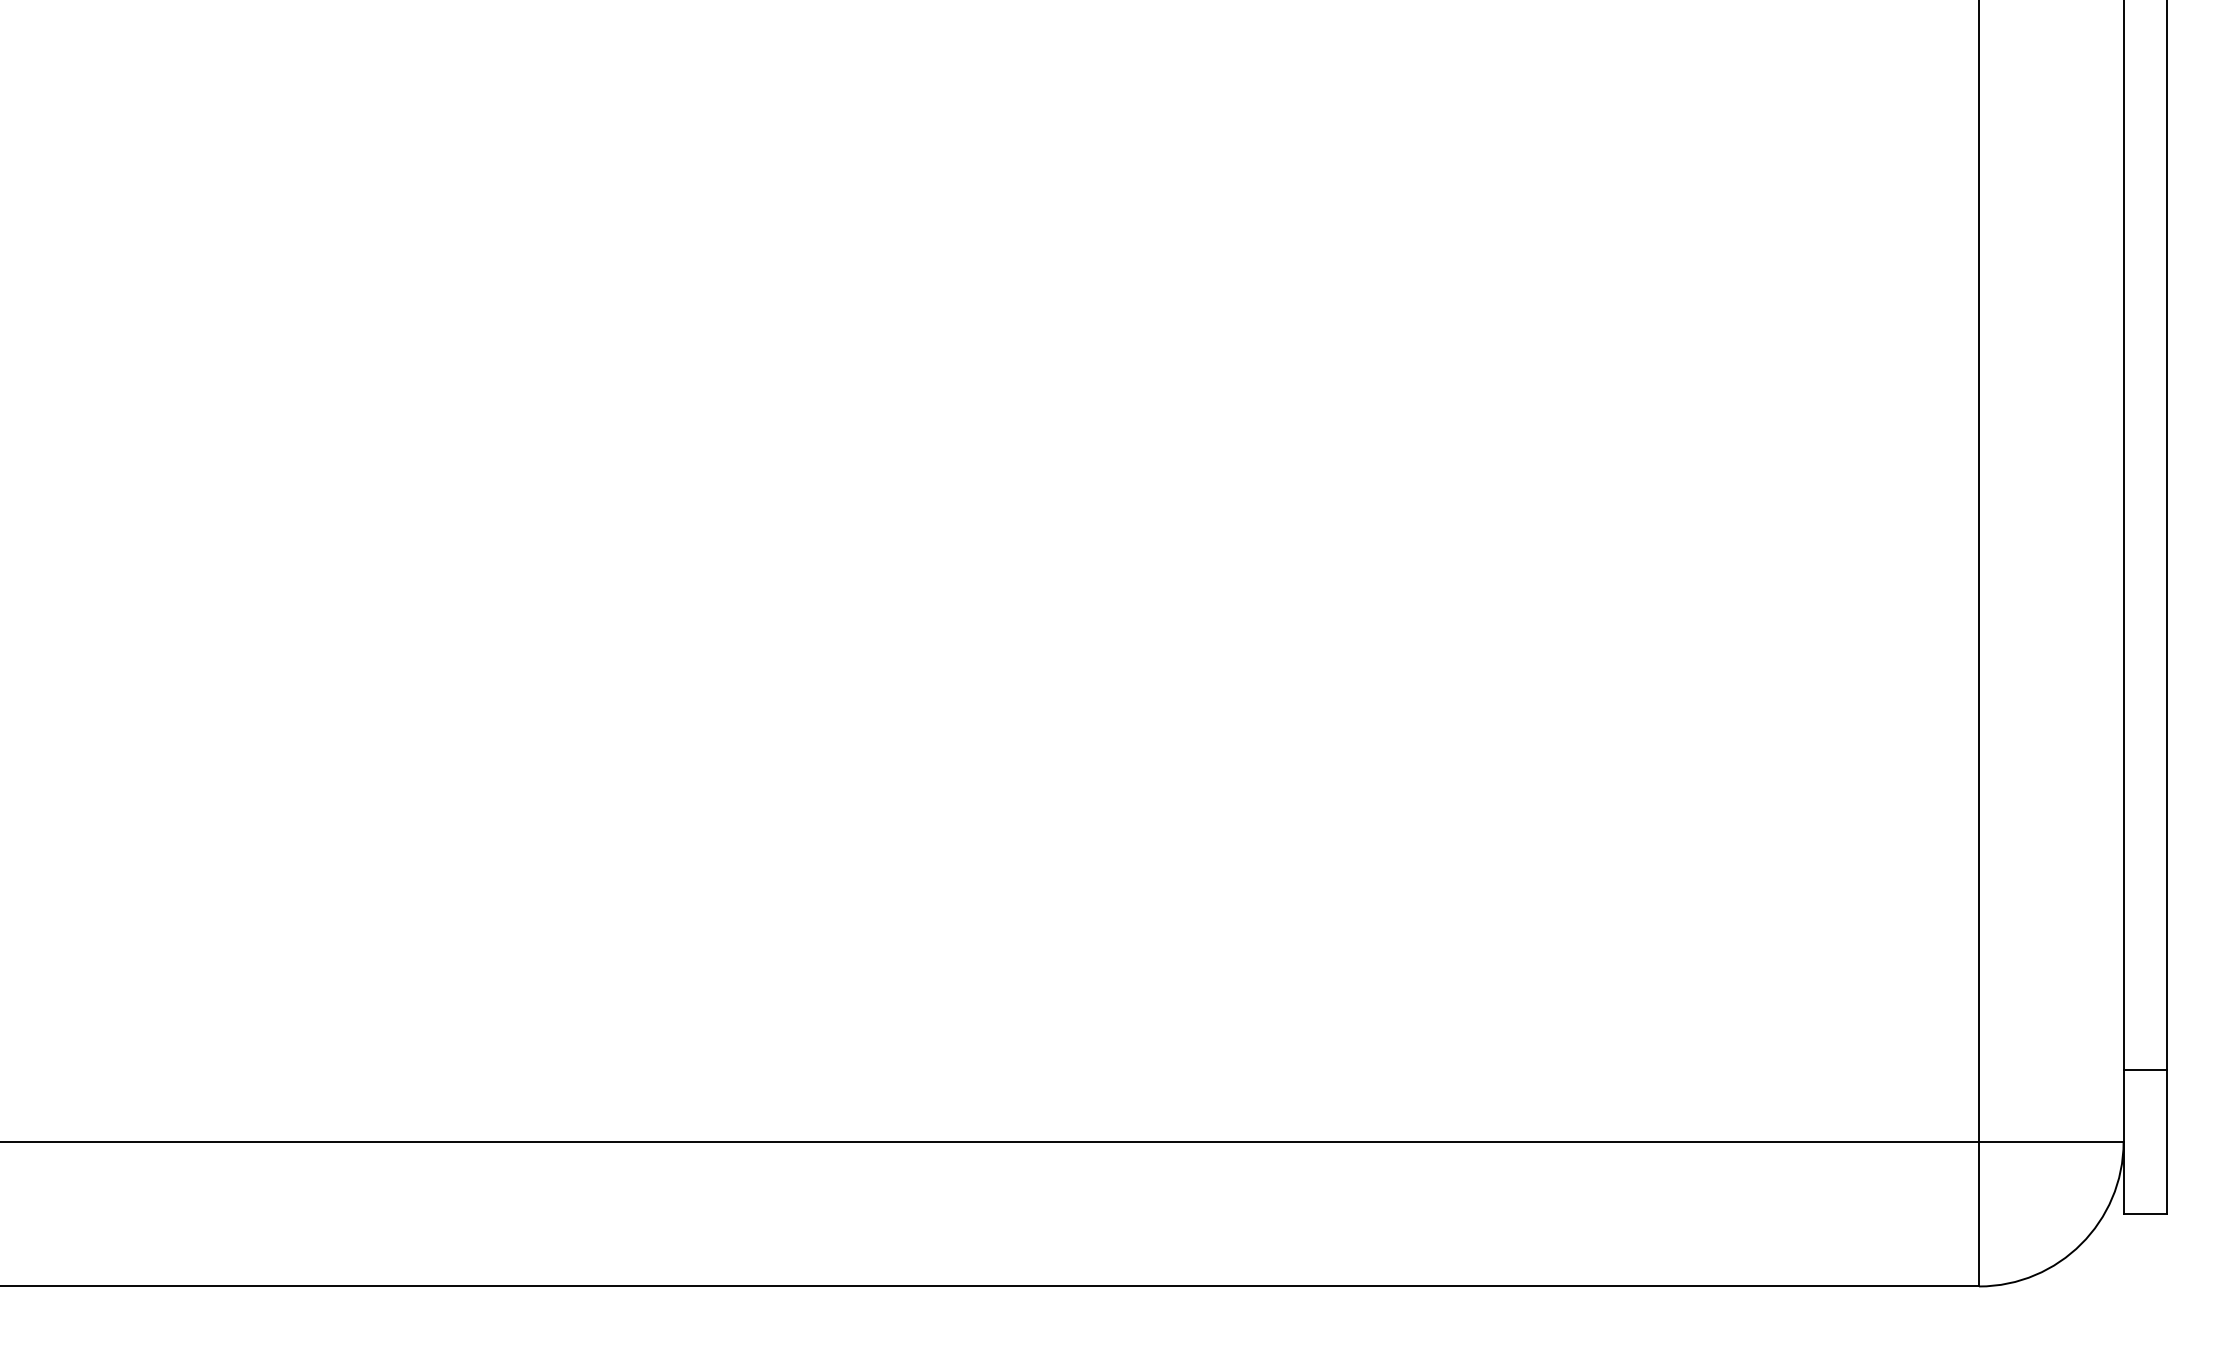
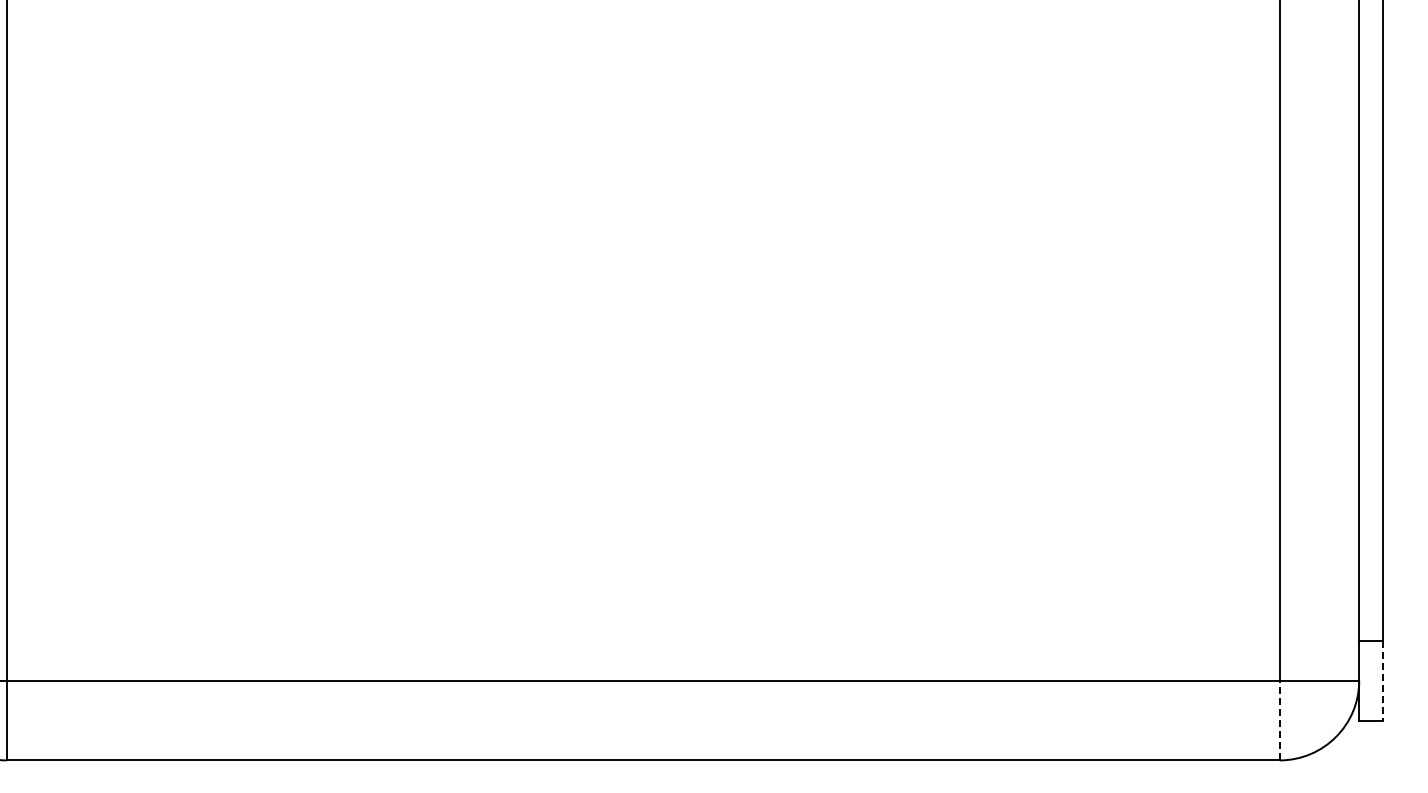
line: (2167, 1141) -> (1383, 680), solid -> dashed
line: (1978, 1213) -> (1279, 720), solid -> dashed

